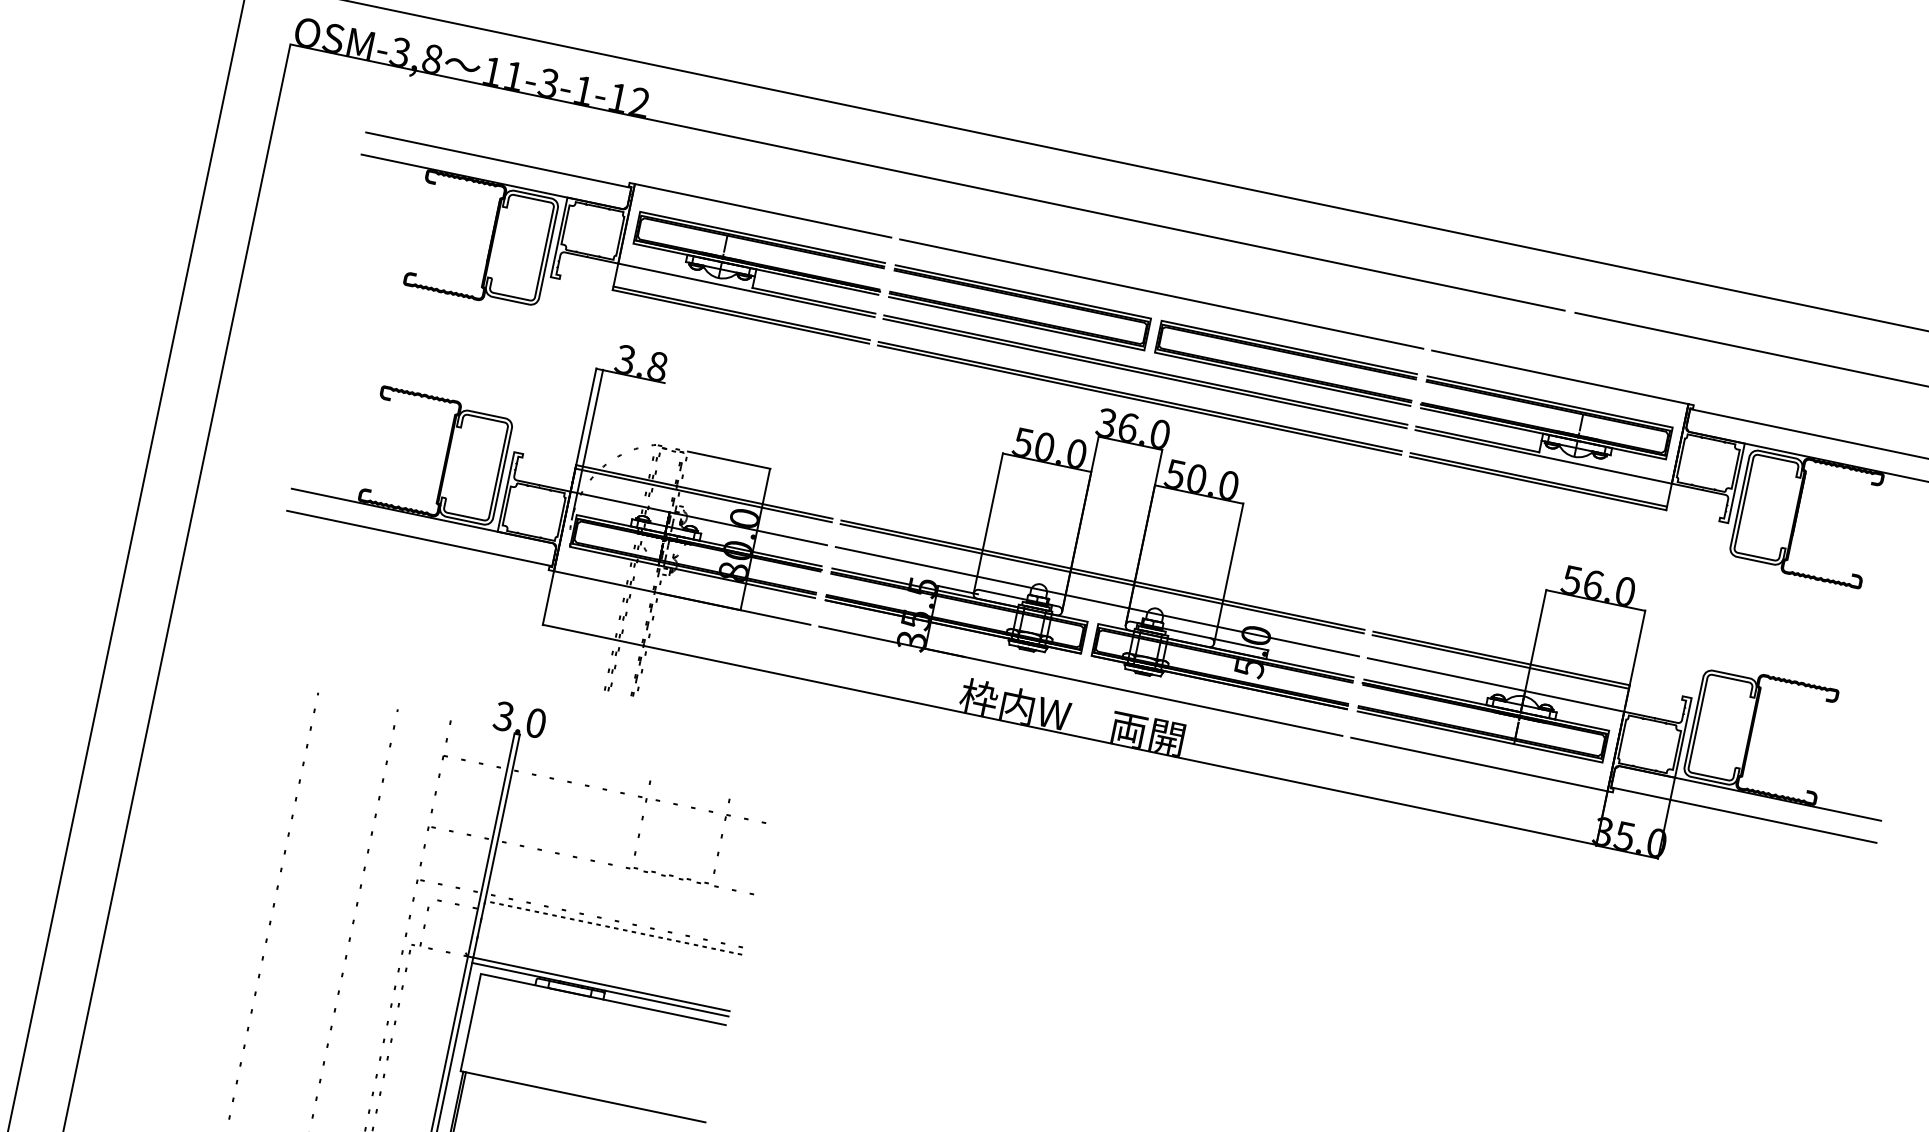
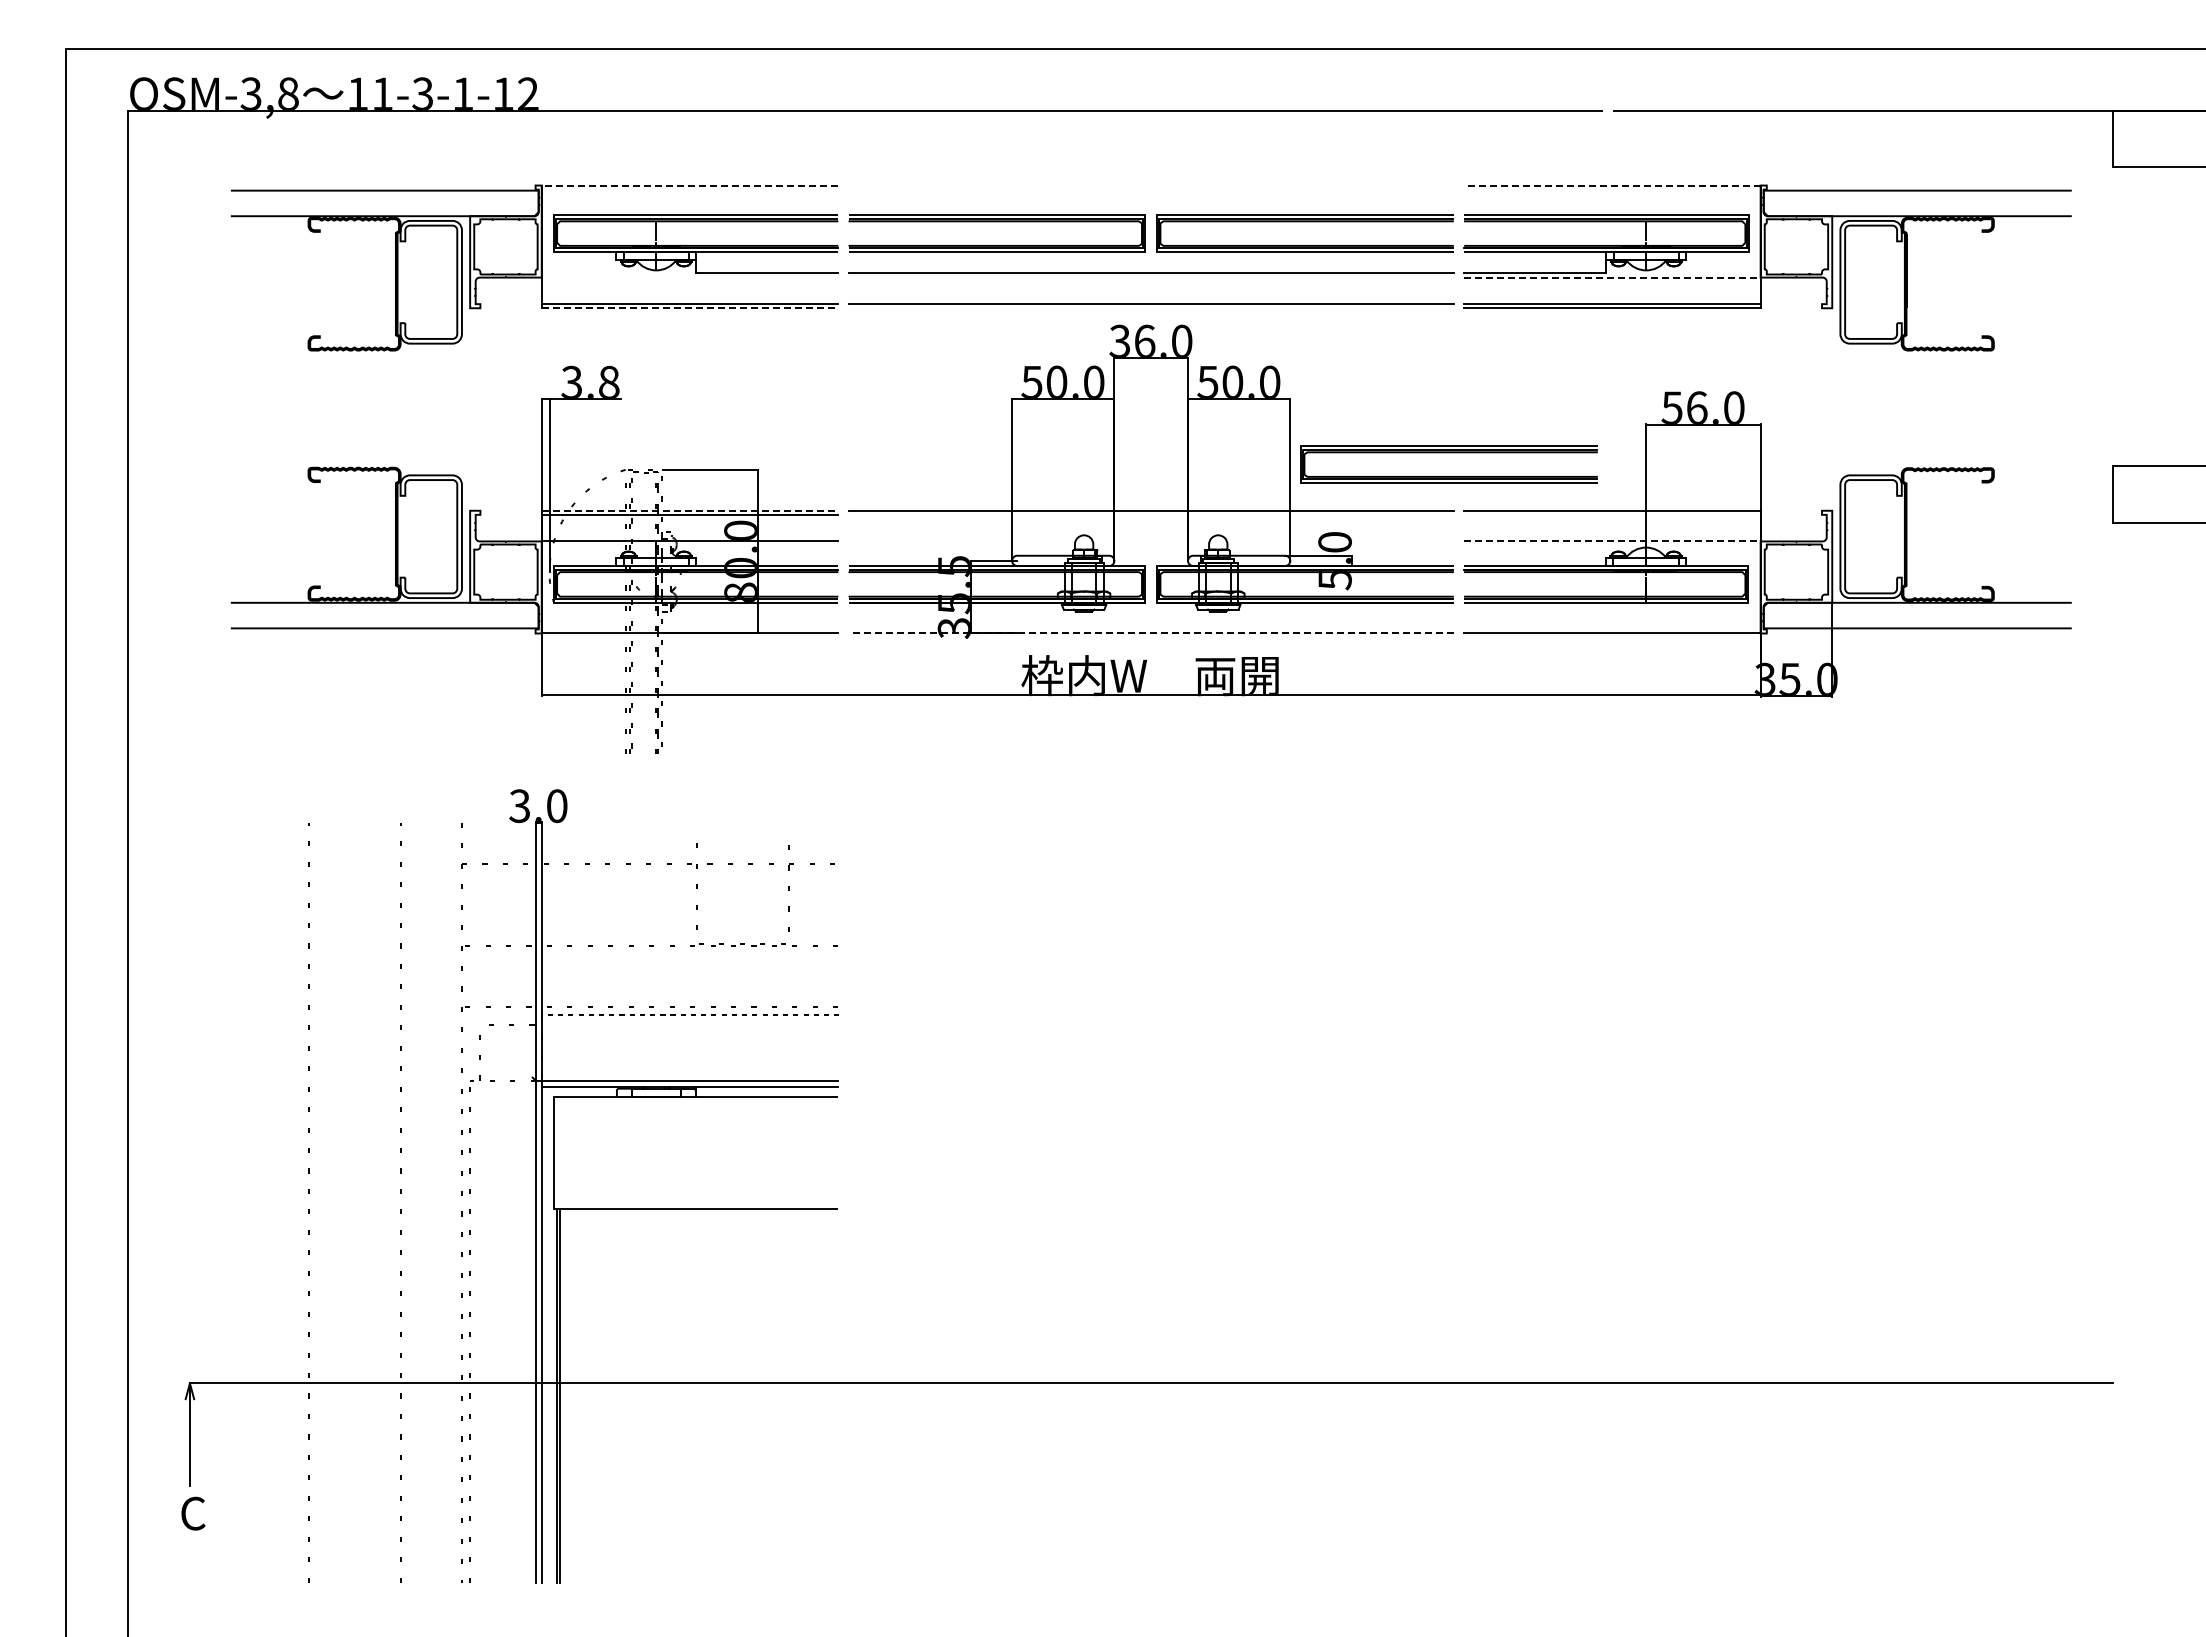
line: (762, 210) -> (689, 185), solid -> dashed
line: (746, 290) -> (689, 277), removed
line: (1161, 293) -> (1150, 185), removed
line: (741, 317) -> (690, 308), solid -> dashed
line: (1144, 373) -> (1150, 277), removed
line: (1559, 377) -> (1611, 185), solid -> dashed
line: (1138, 400) -> (1150, 308), removed
line: (1543, 456) -> (1612, 277), solid -> dashed
line: (704, 491) -> (690, 510), solid -> dashed
line: (1101, 578) -> (1150, 514), removed
part: (1370, 579) -> (1448, 453), added
line: (1096, 601) -> (1150, 541), removed
line: (1501, 661) -> (1612, 514), removed
line: (1081, 681) -> (1151, 633), solid -> dashed
line: (1496, 685) -> (1612, 541), solid -> dashed

